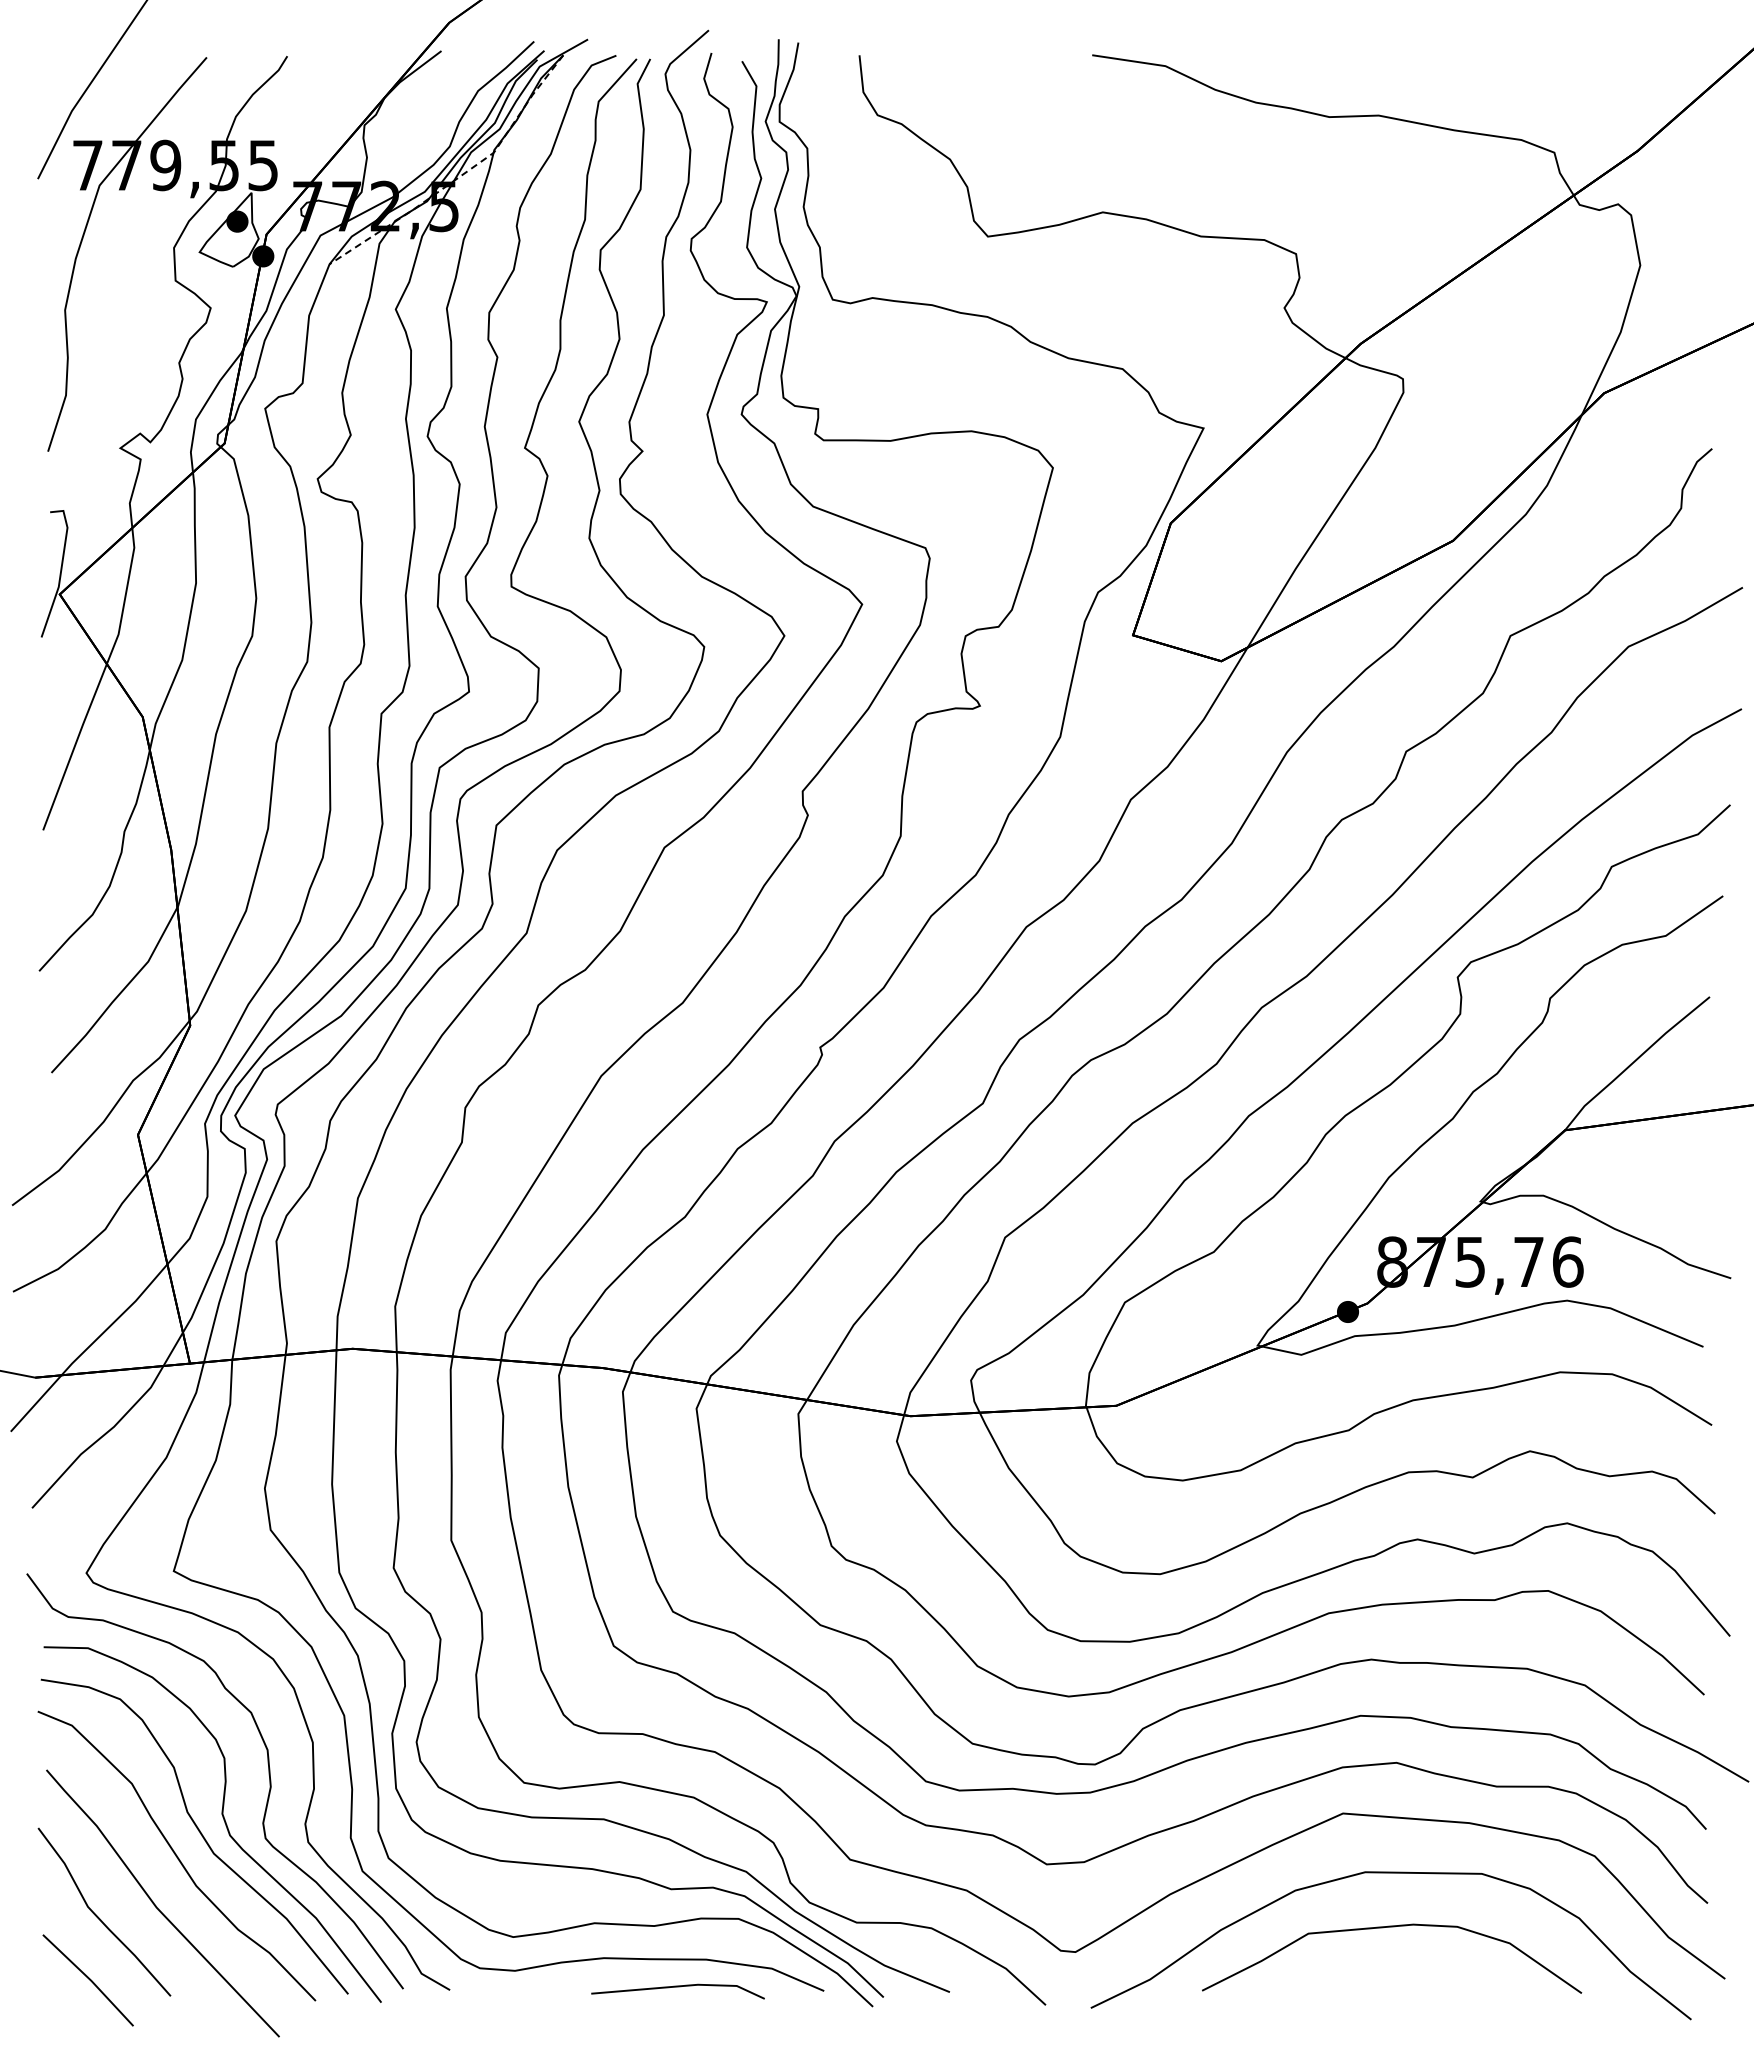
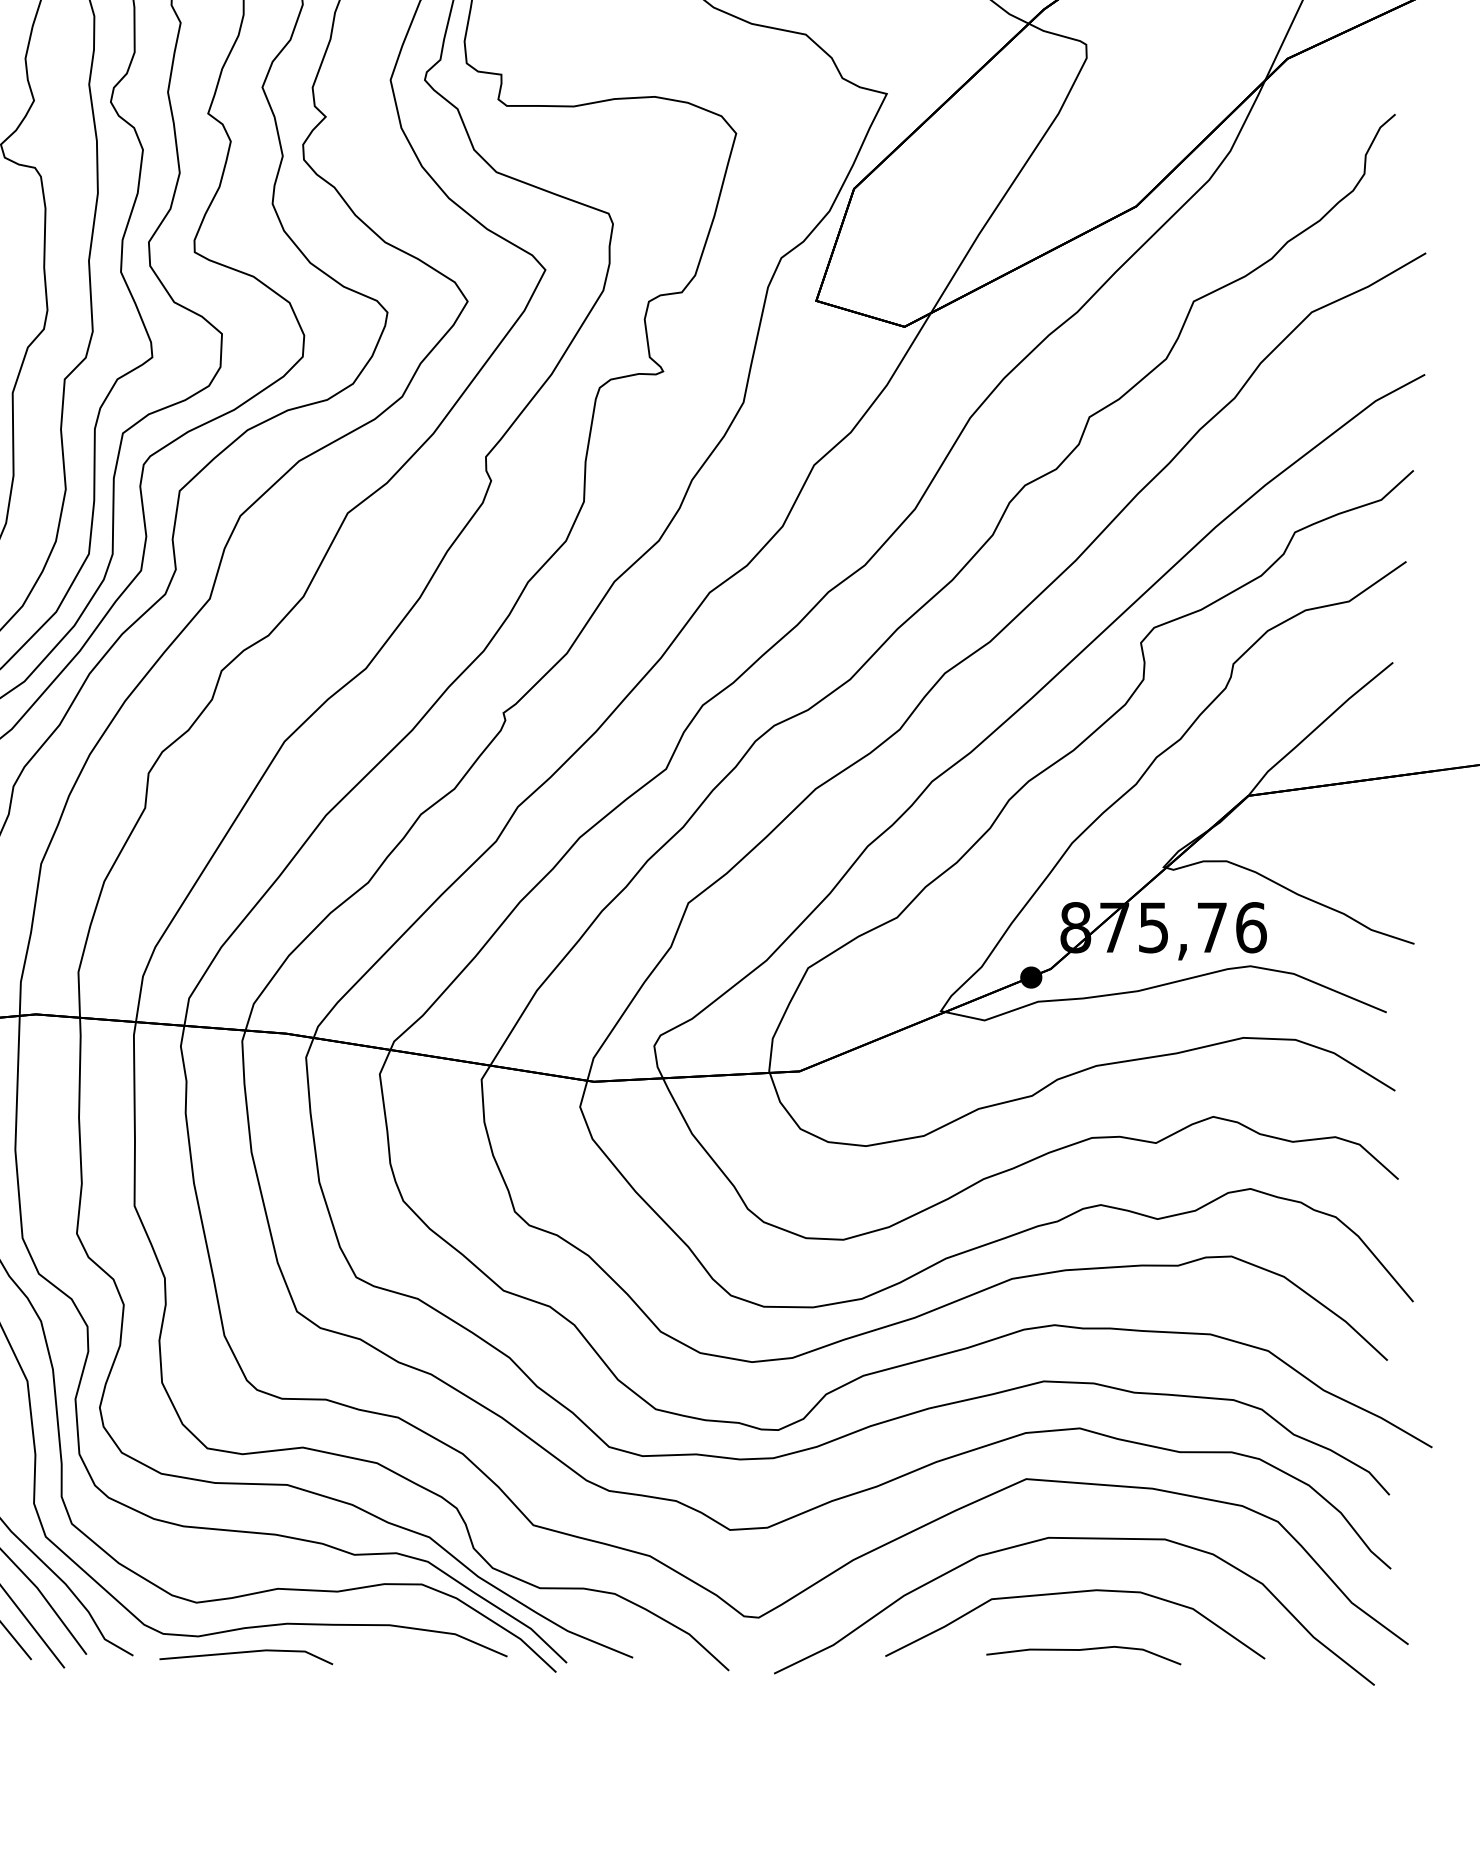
curve: (1398, 1985) -> (1081, 1651), added
line: (677, 1987) -> (245, 1653), moved

